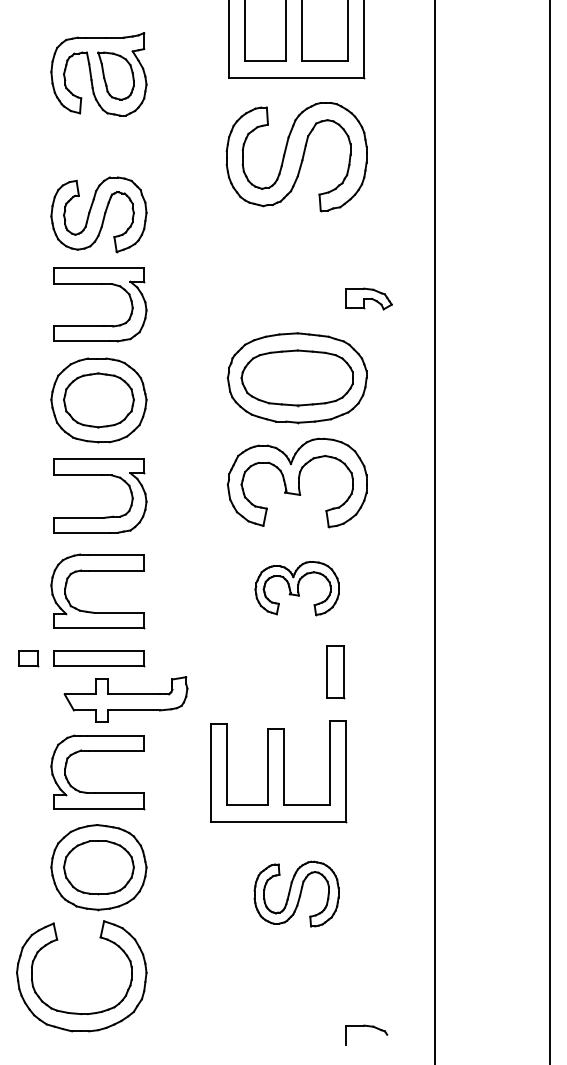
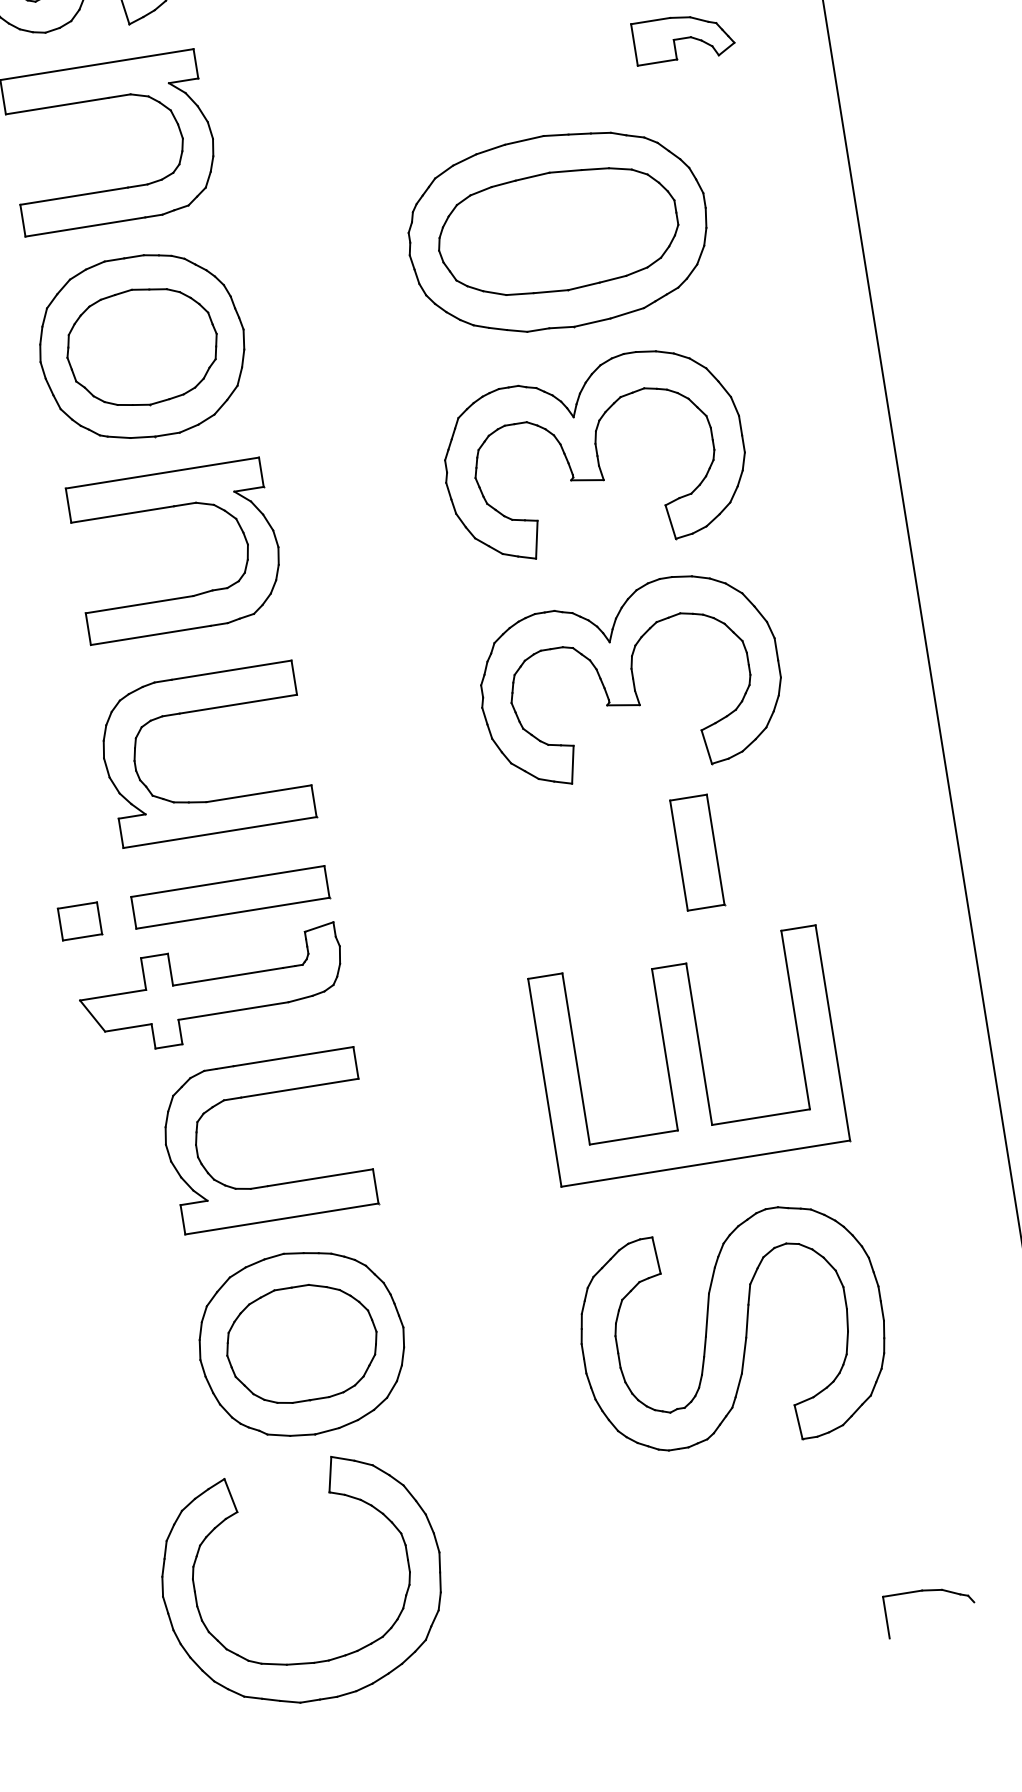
part: (296, 588) -> (628, 680), size x1.67
part: (335, 672) -> (697, 853), moved
part: (125, 699) -> (211, 990), moved
part: (278, 771) -> (688, 1056), moved
part: (296, 894) -> (732, 1333), size x1.67

